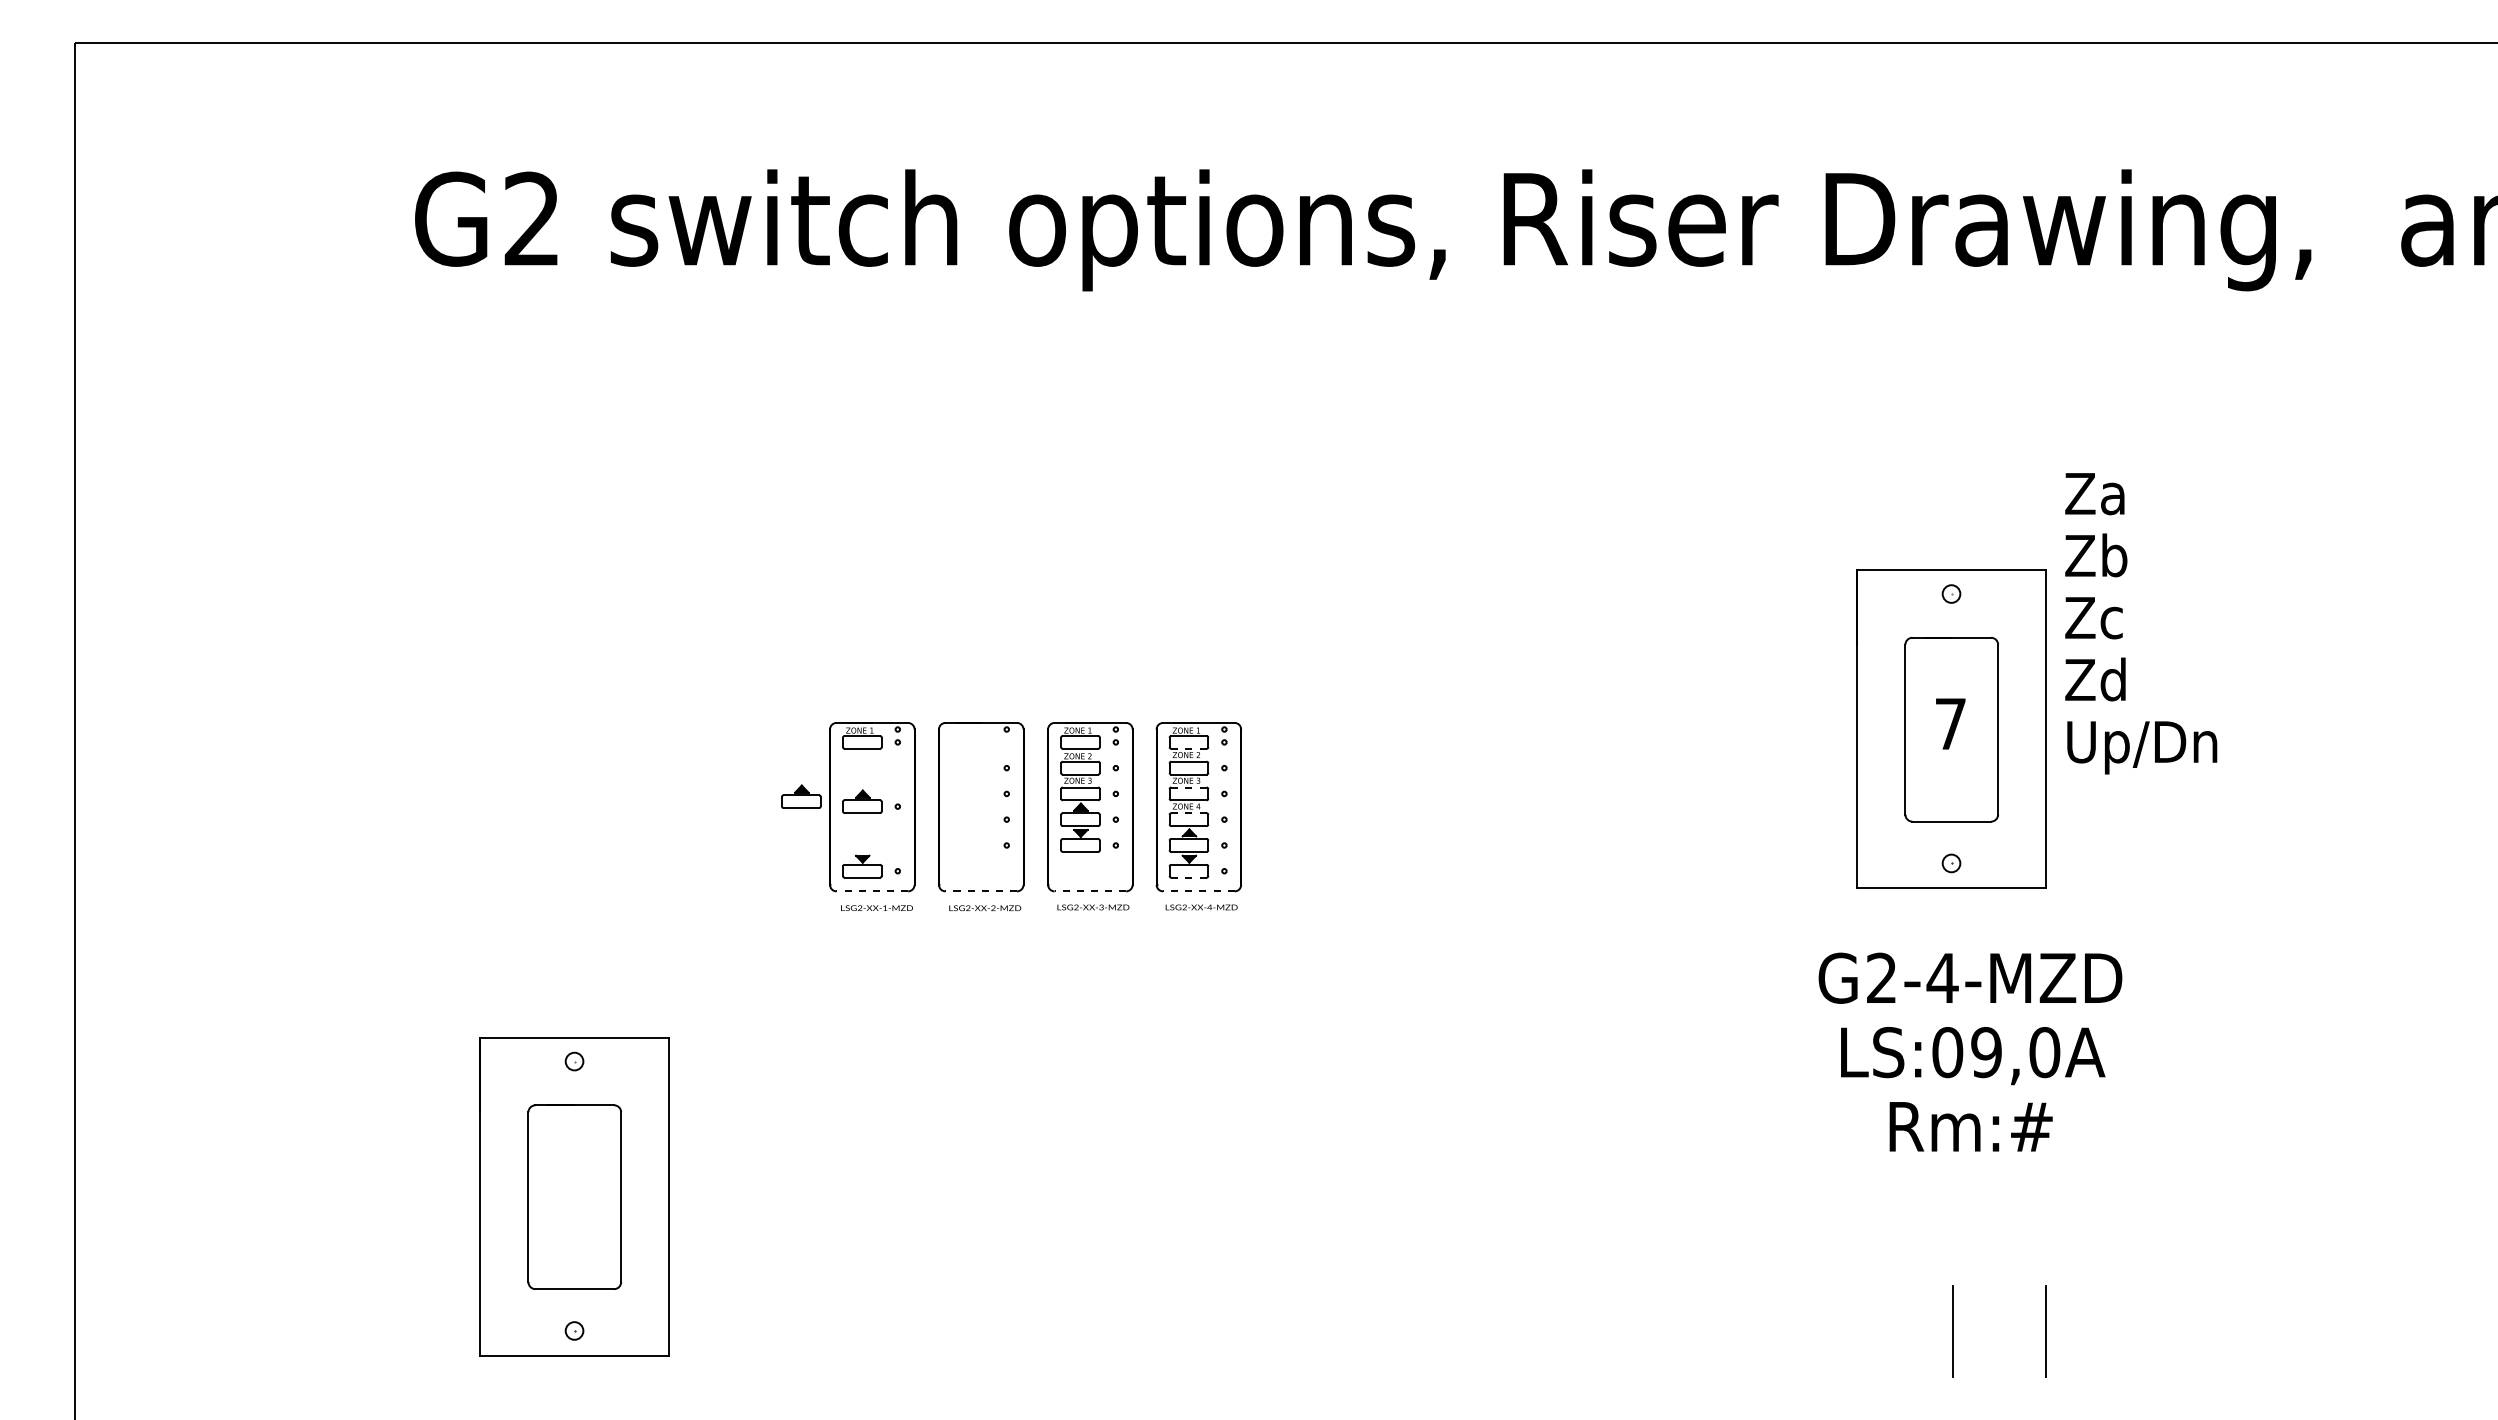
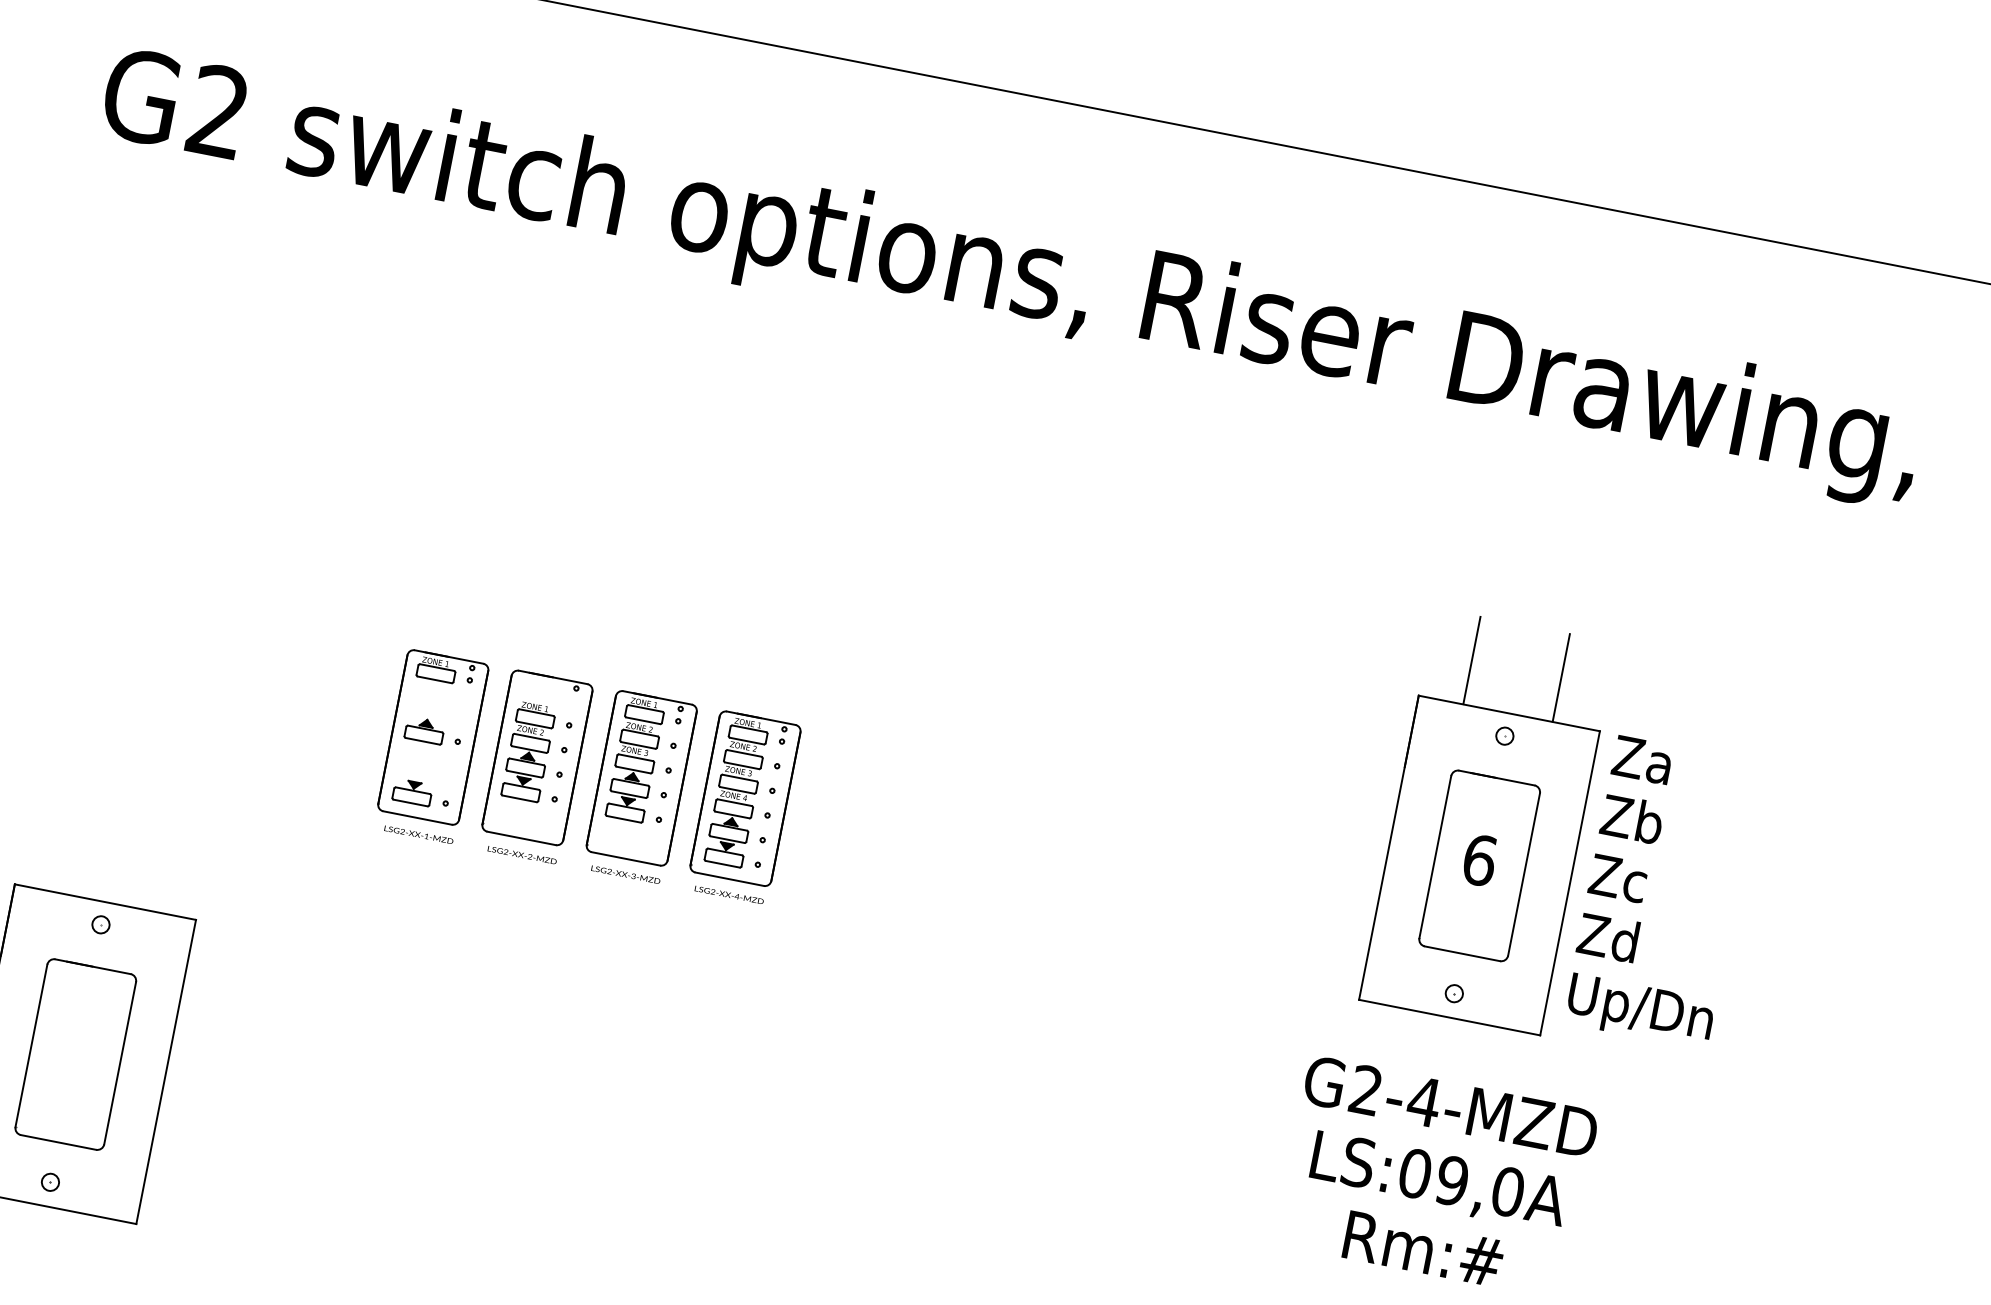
line: (1903, 523) -> (1472, 659), added
line: (1996, 523) -> (1561, 677), added
text: (2141, 623) -> (1662, 892), moved
text: (1950, 723) -> (1479, 859), 7 -> 6
line: (1188, 748) -> (746, 740), dashed -> solid
line: (1188, 787) -> (739, 777), dashed -> solid
part: (801, 796) -> (367, 714), removed
part: (971, 802) -> (529, 751), added
line: (1188, 813) -> (734, 802), dashed -> solid
line: (1188, 877) -> (722, 864), dashed -> solid
line: (872, 891) -> (417, 818), dashed -> solid
line: (981, 891) -> (521, 838), dashed -> solid
line: (1090, 891) -> (626, 859), dashed -> solid
line: (1198, 891) -> (729, 879), dashed -> solid

